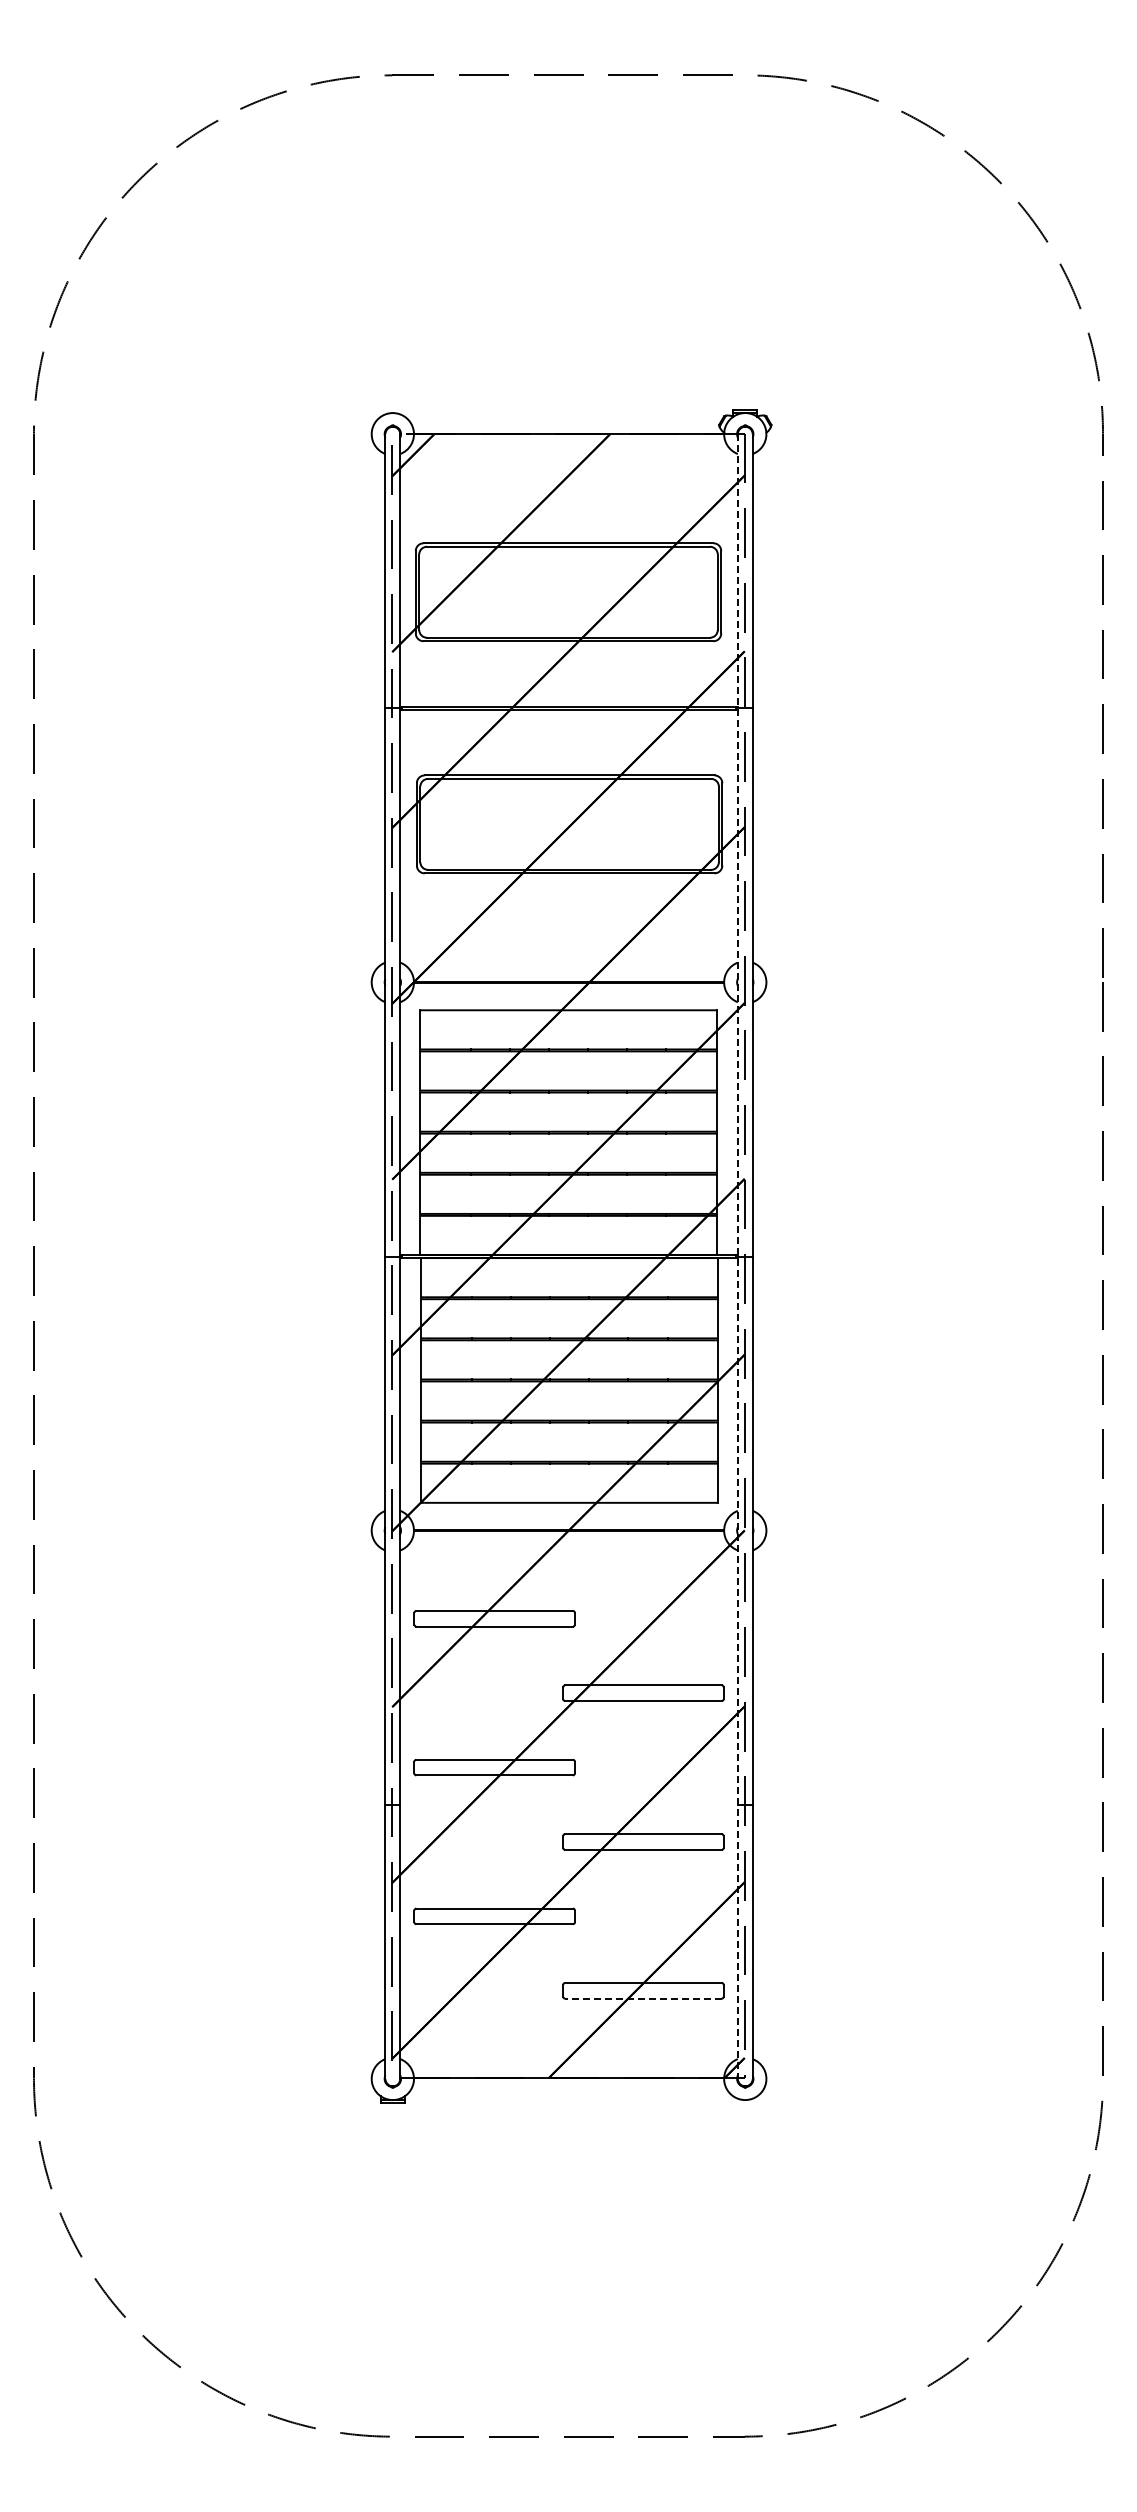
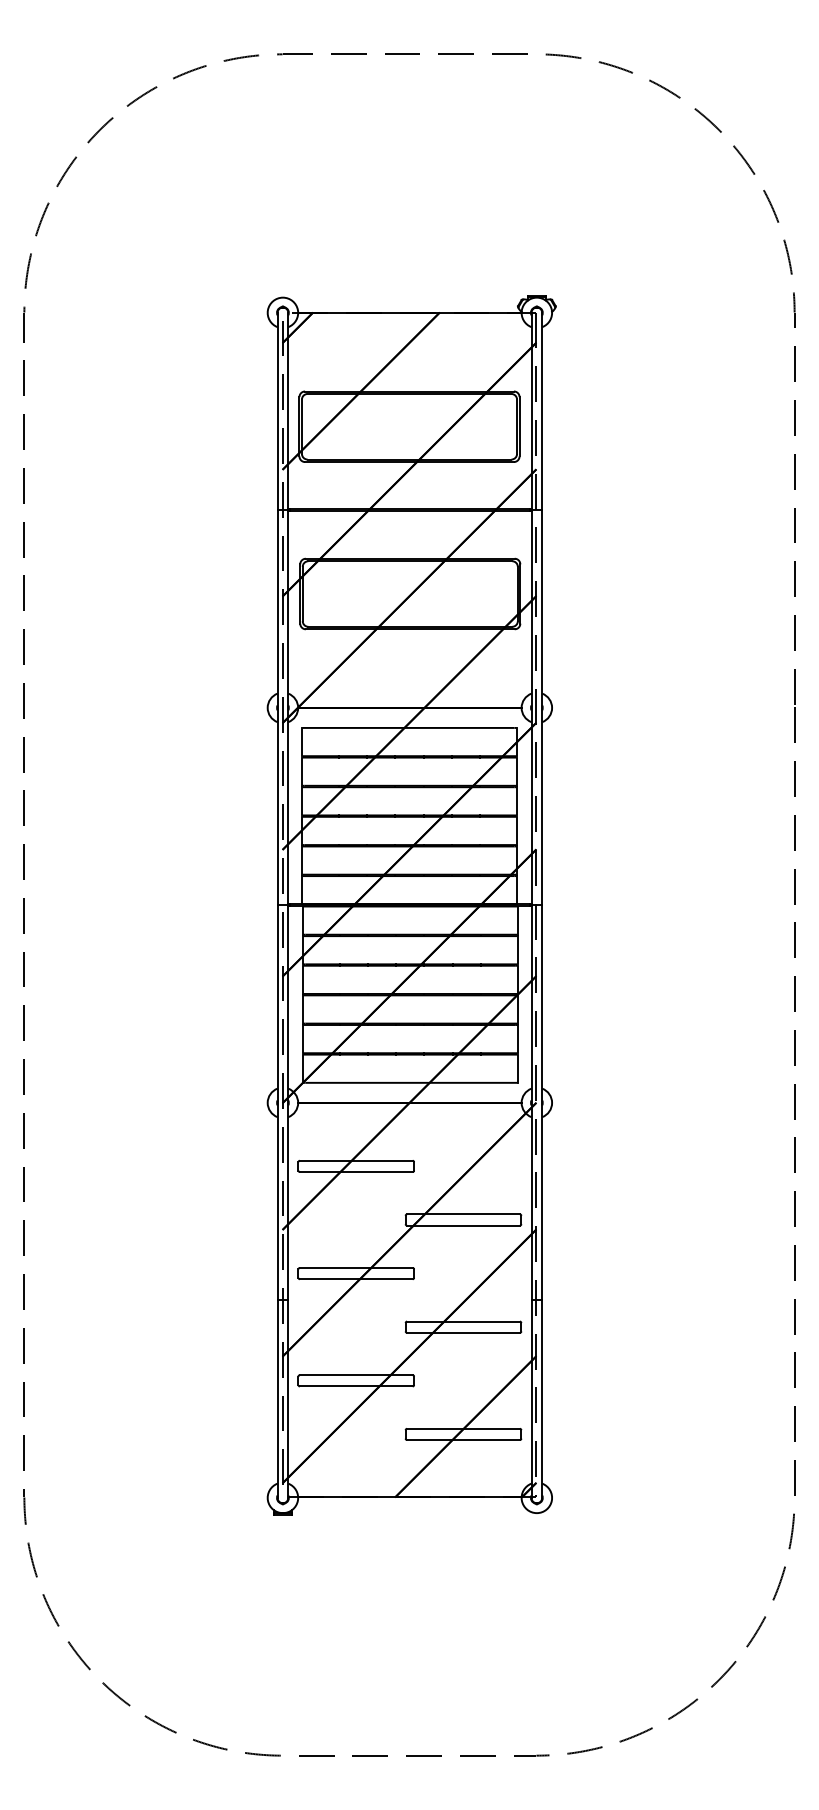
line: (737, 1257) -> (531, 906), dashed -> solid
line: (642, 1998) -> (462, 1439), dashed -> solid

